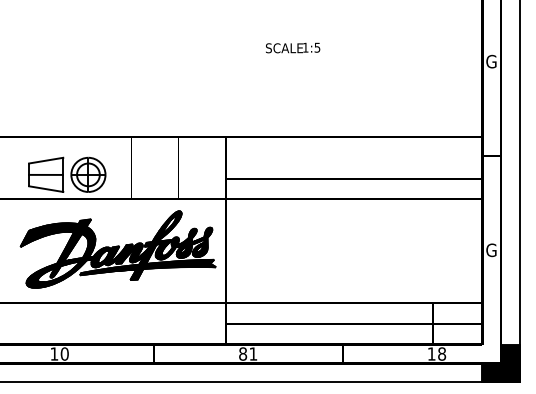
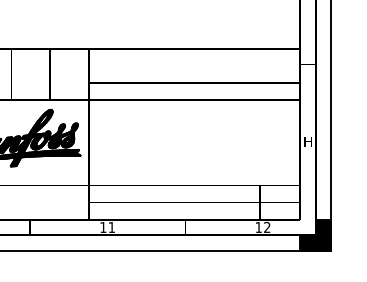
text: (491, 250) -> (308, 142), G -> H
text: (243, 353) -> (103, 227), 81 -> 11
text: (442, 353) -> (267, 227), 18 -> 12

